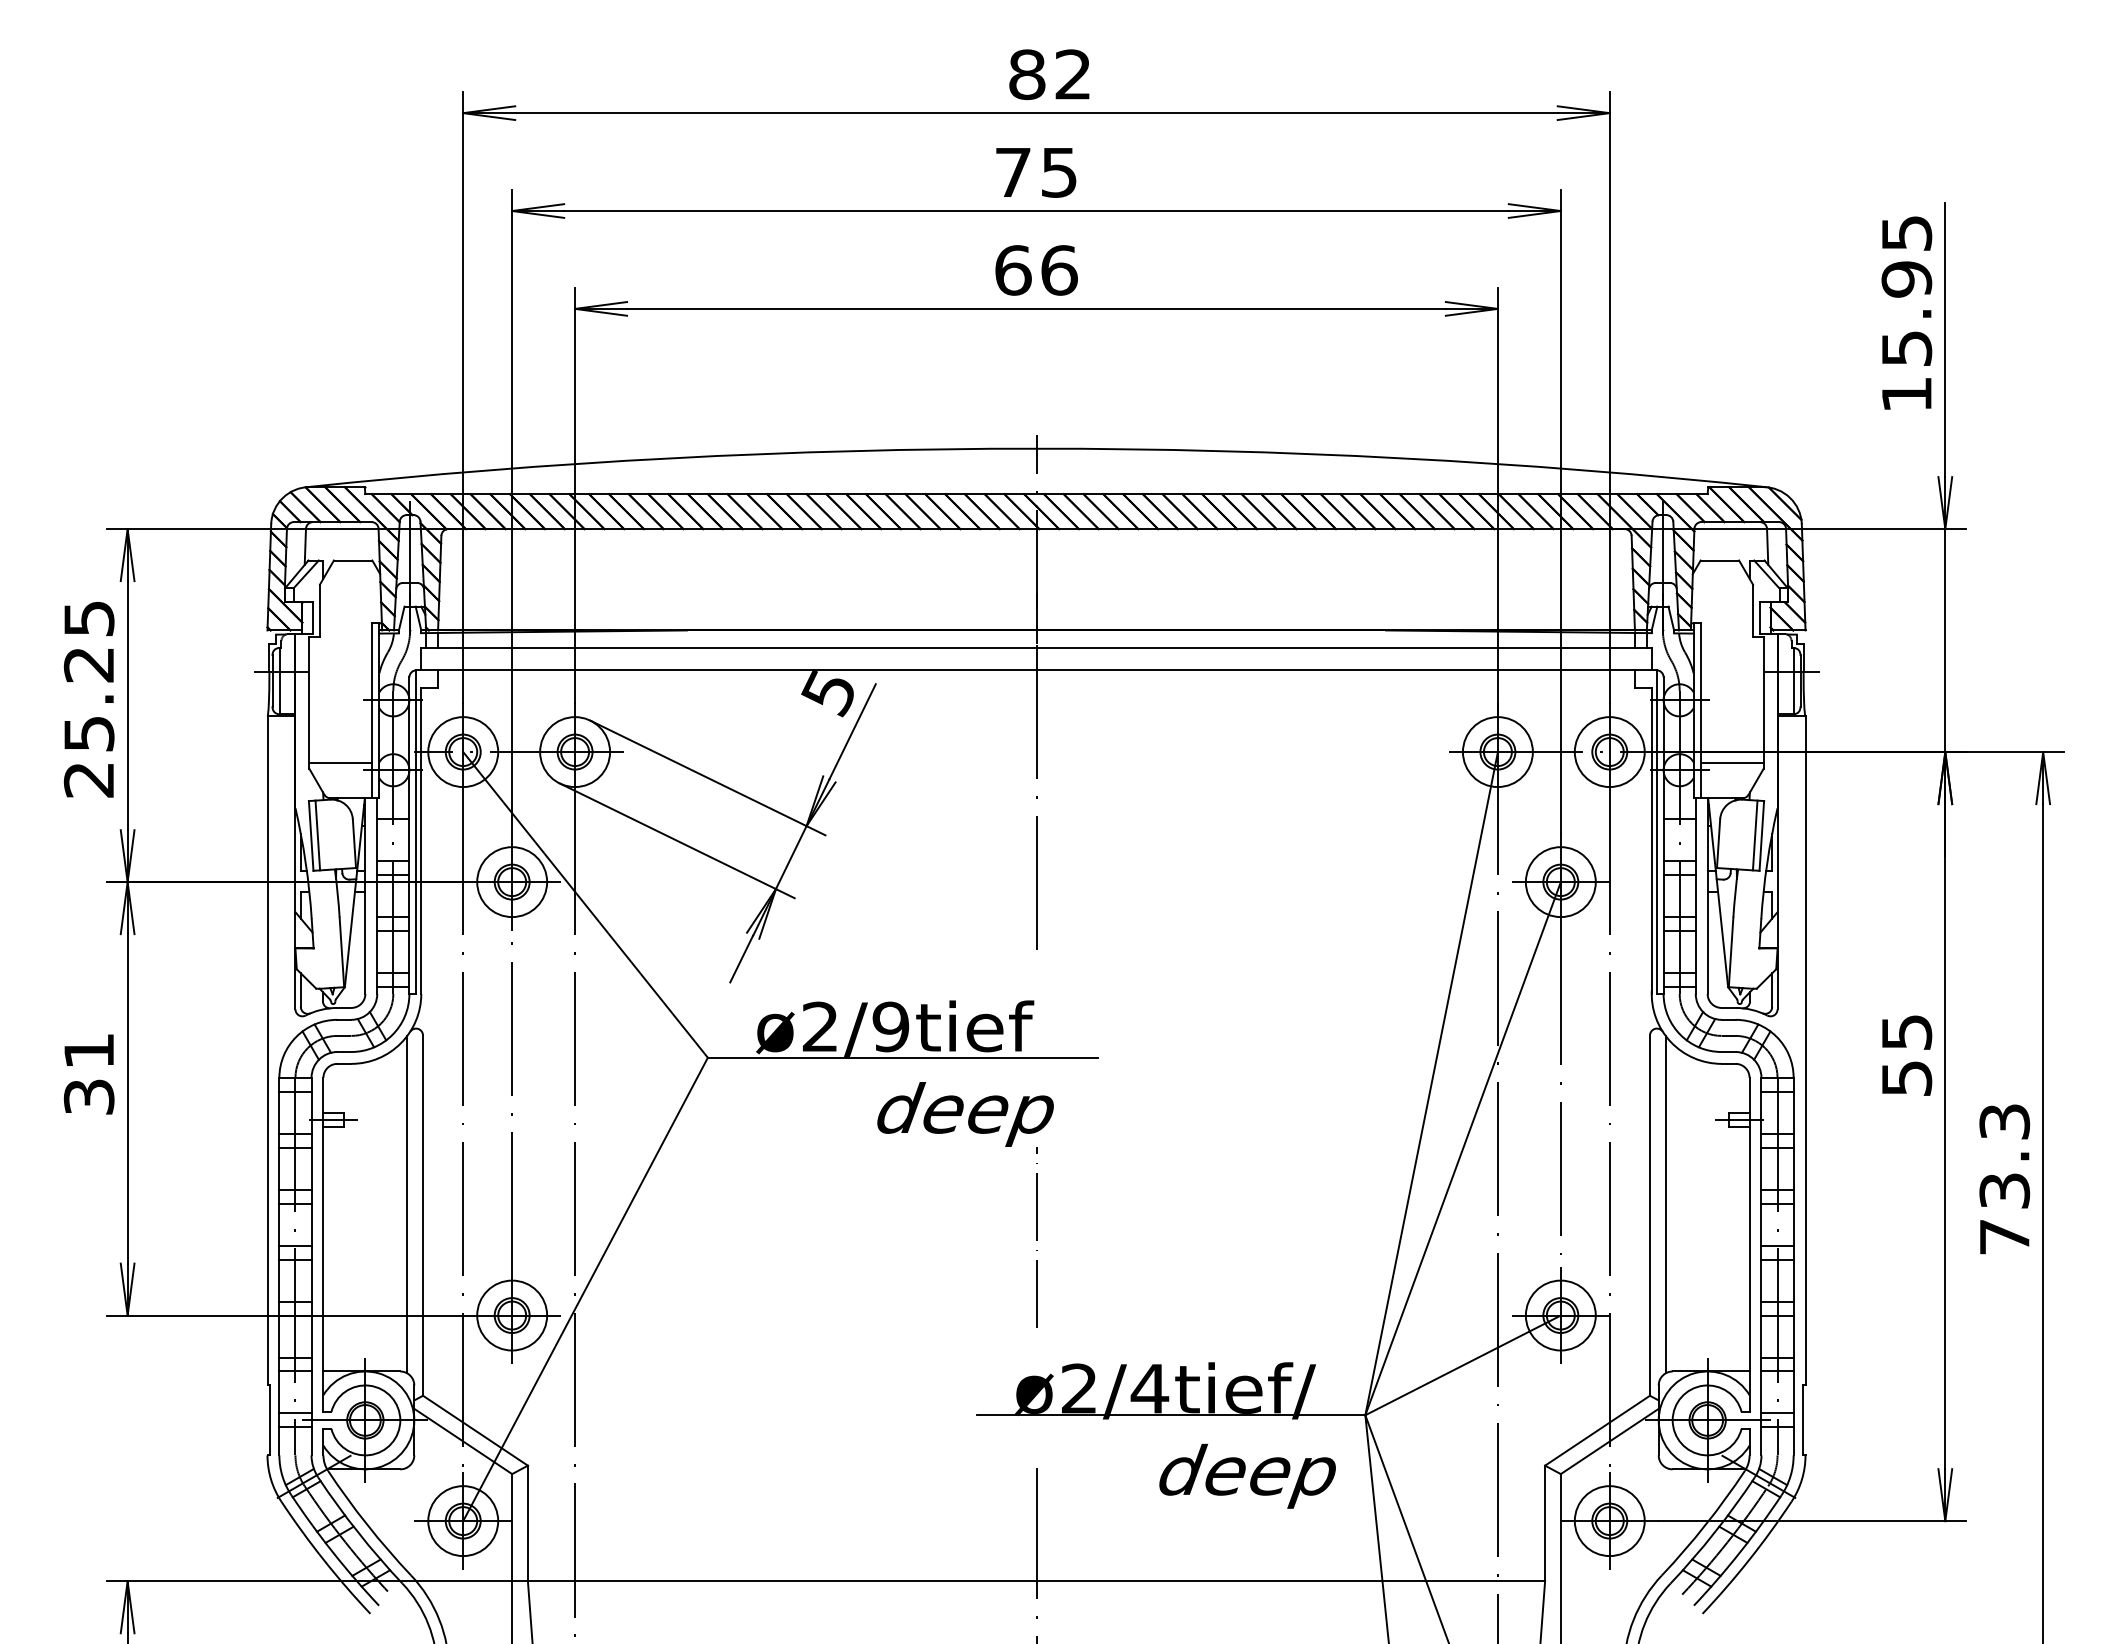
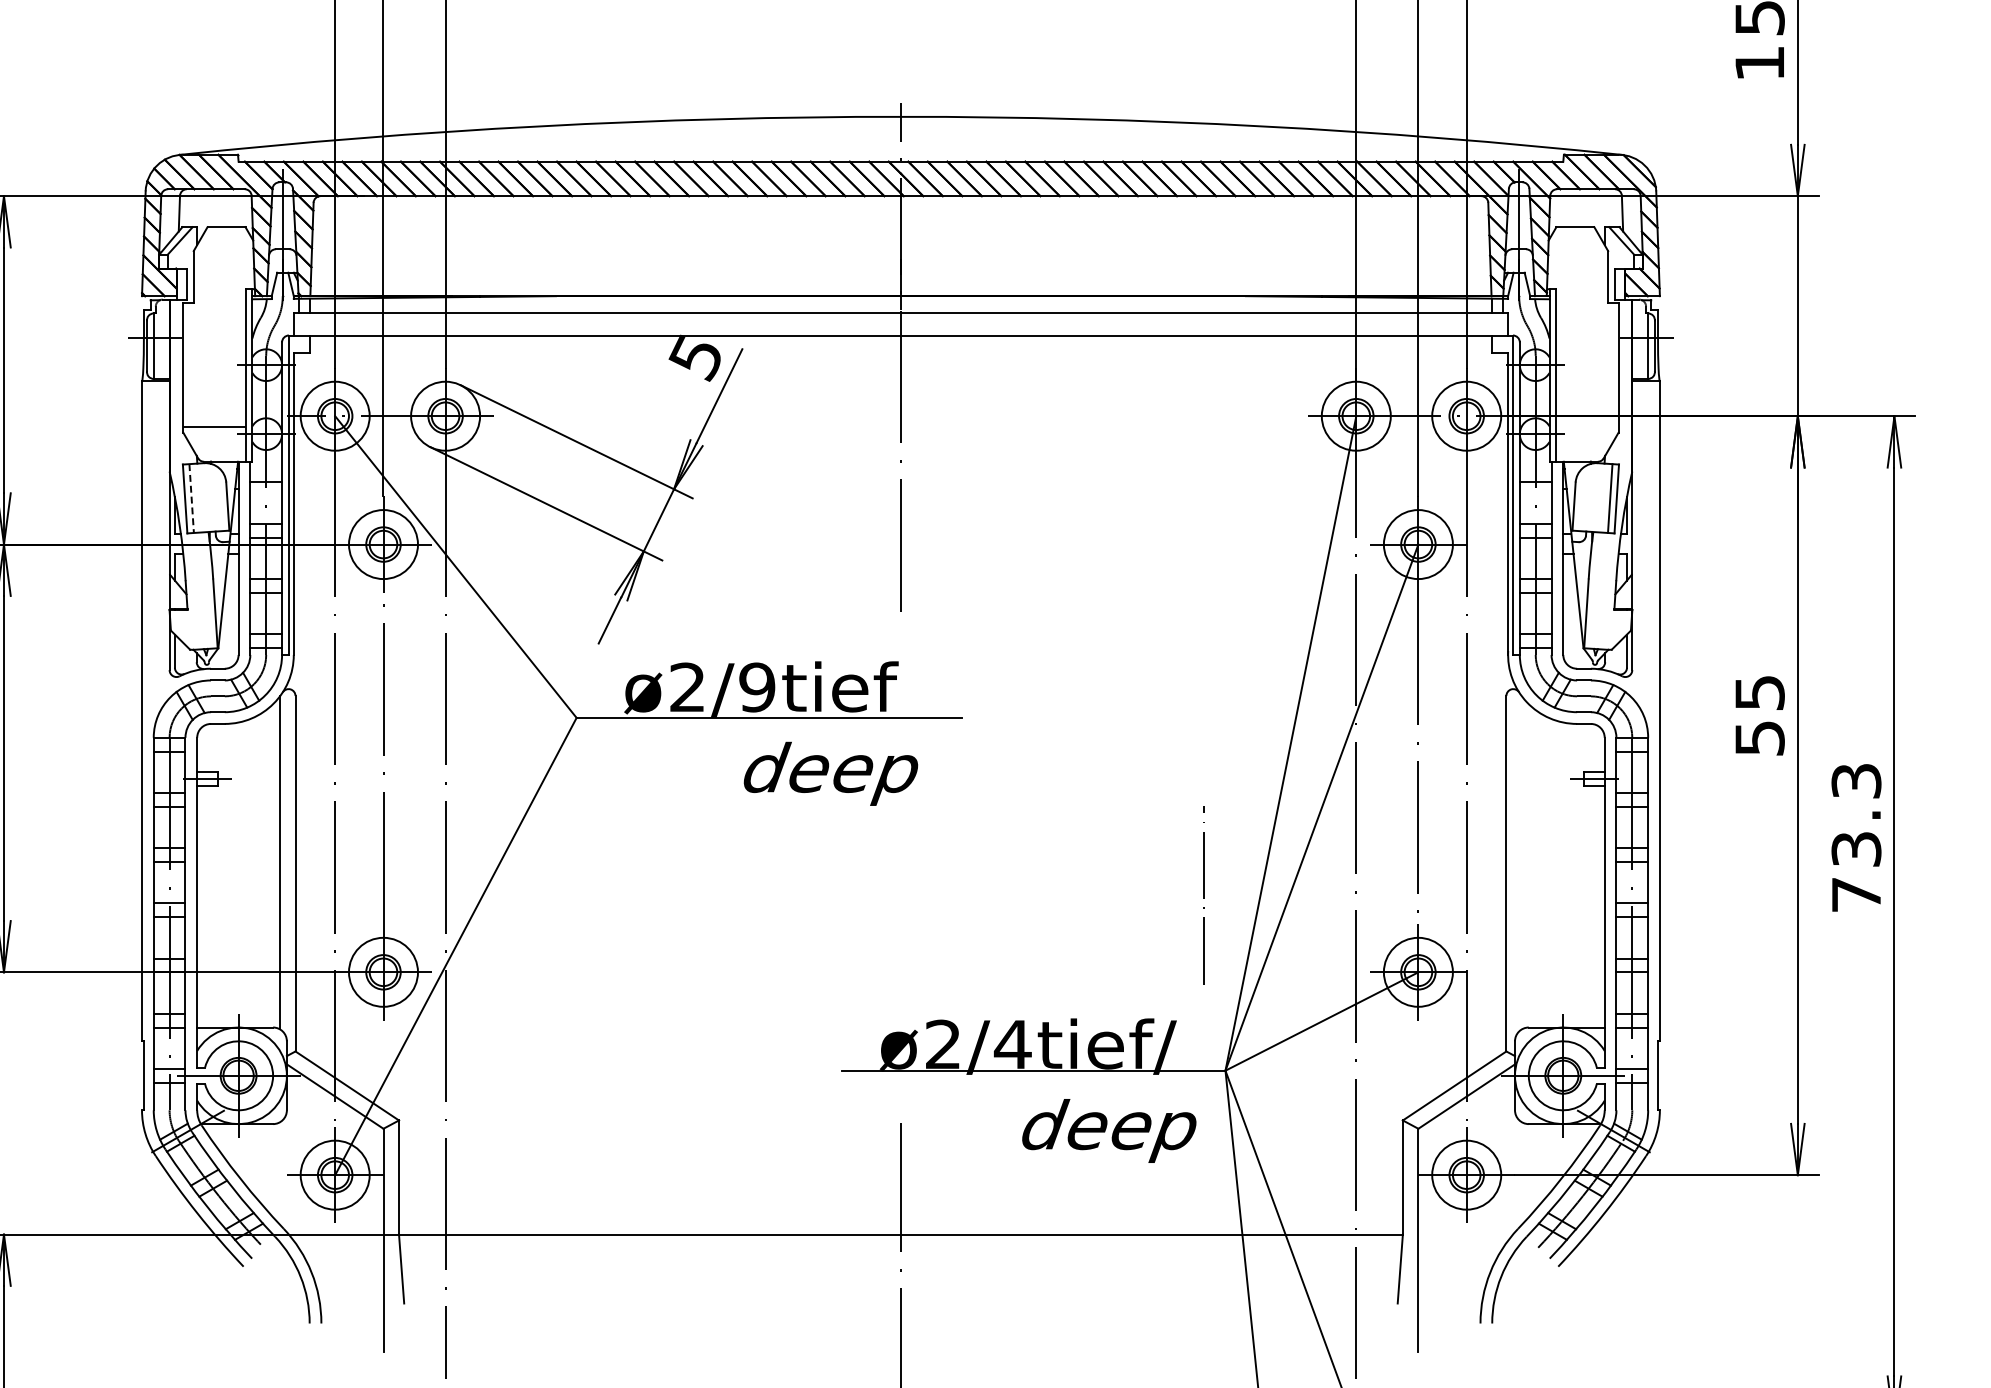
line: (1731, 763) -> (1586, 427), removed
line: (317, 835) -> (191, 498), solid -> dashed
line: (1665, 1204) -> (1521, 862), removed
line: (1036, 1237) -> (1203, 895), moved

